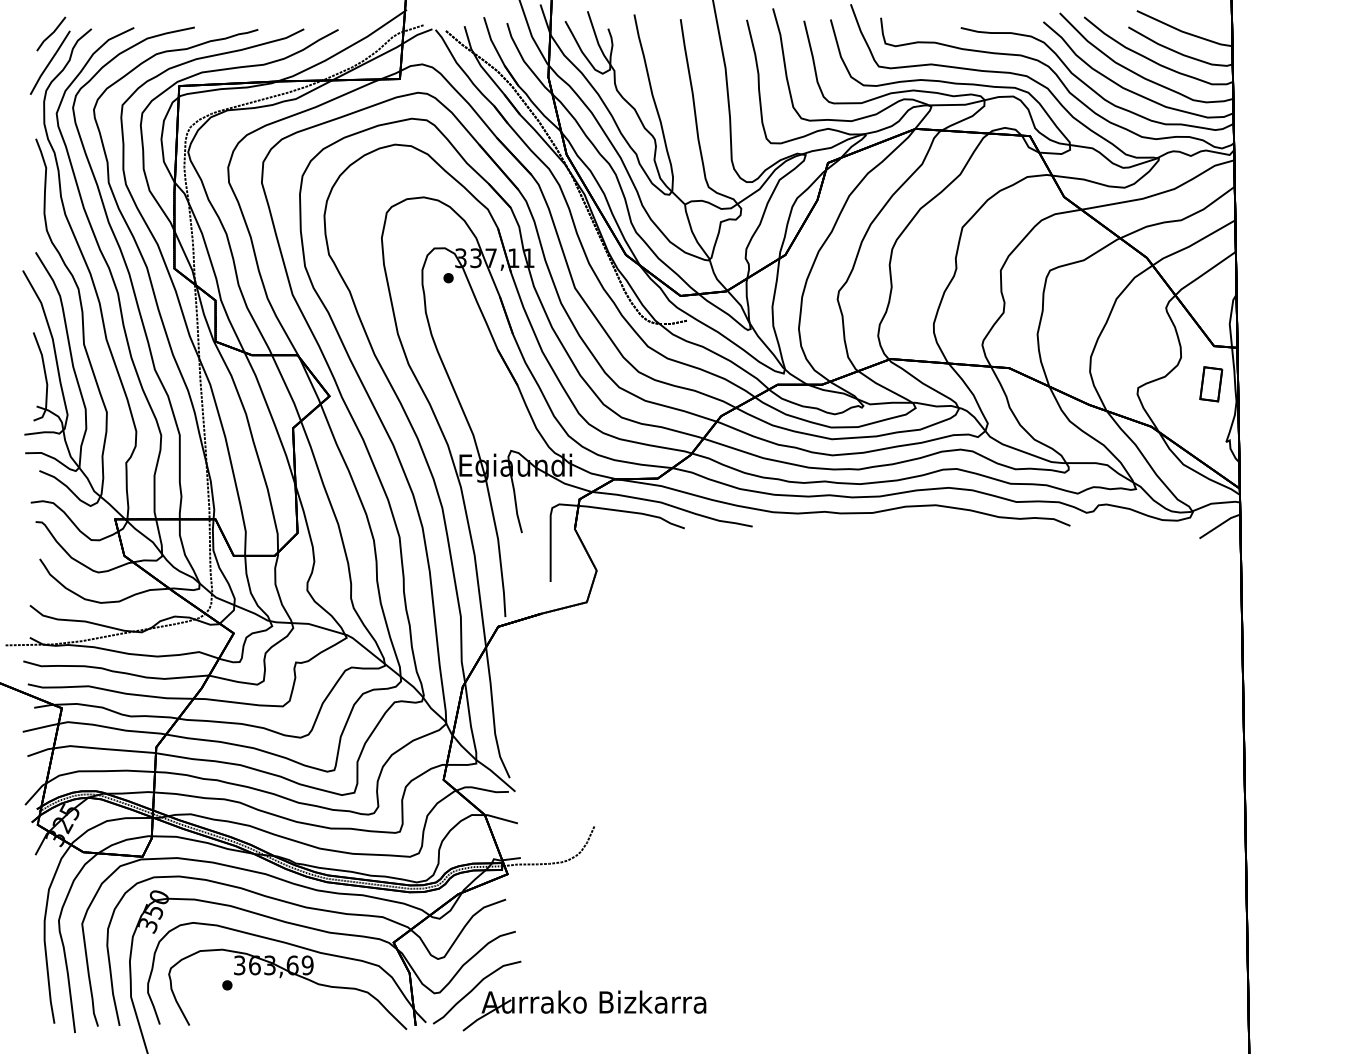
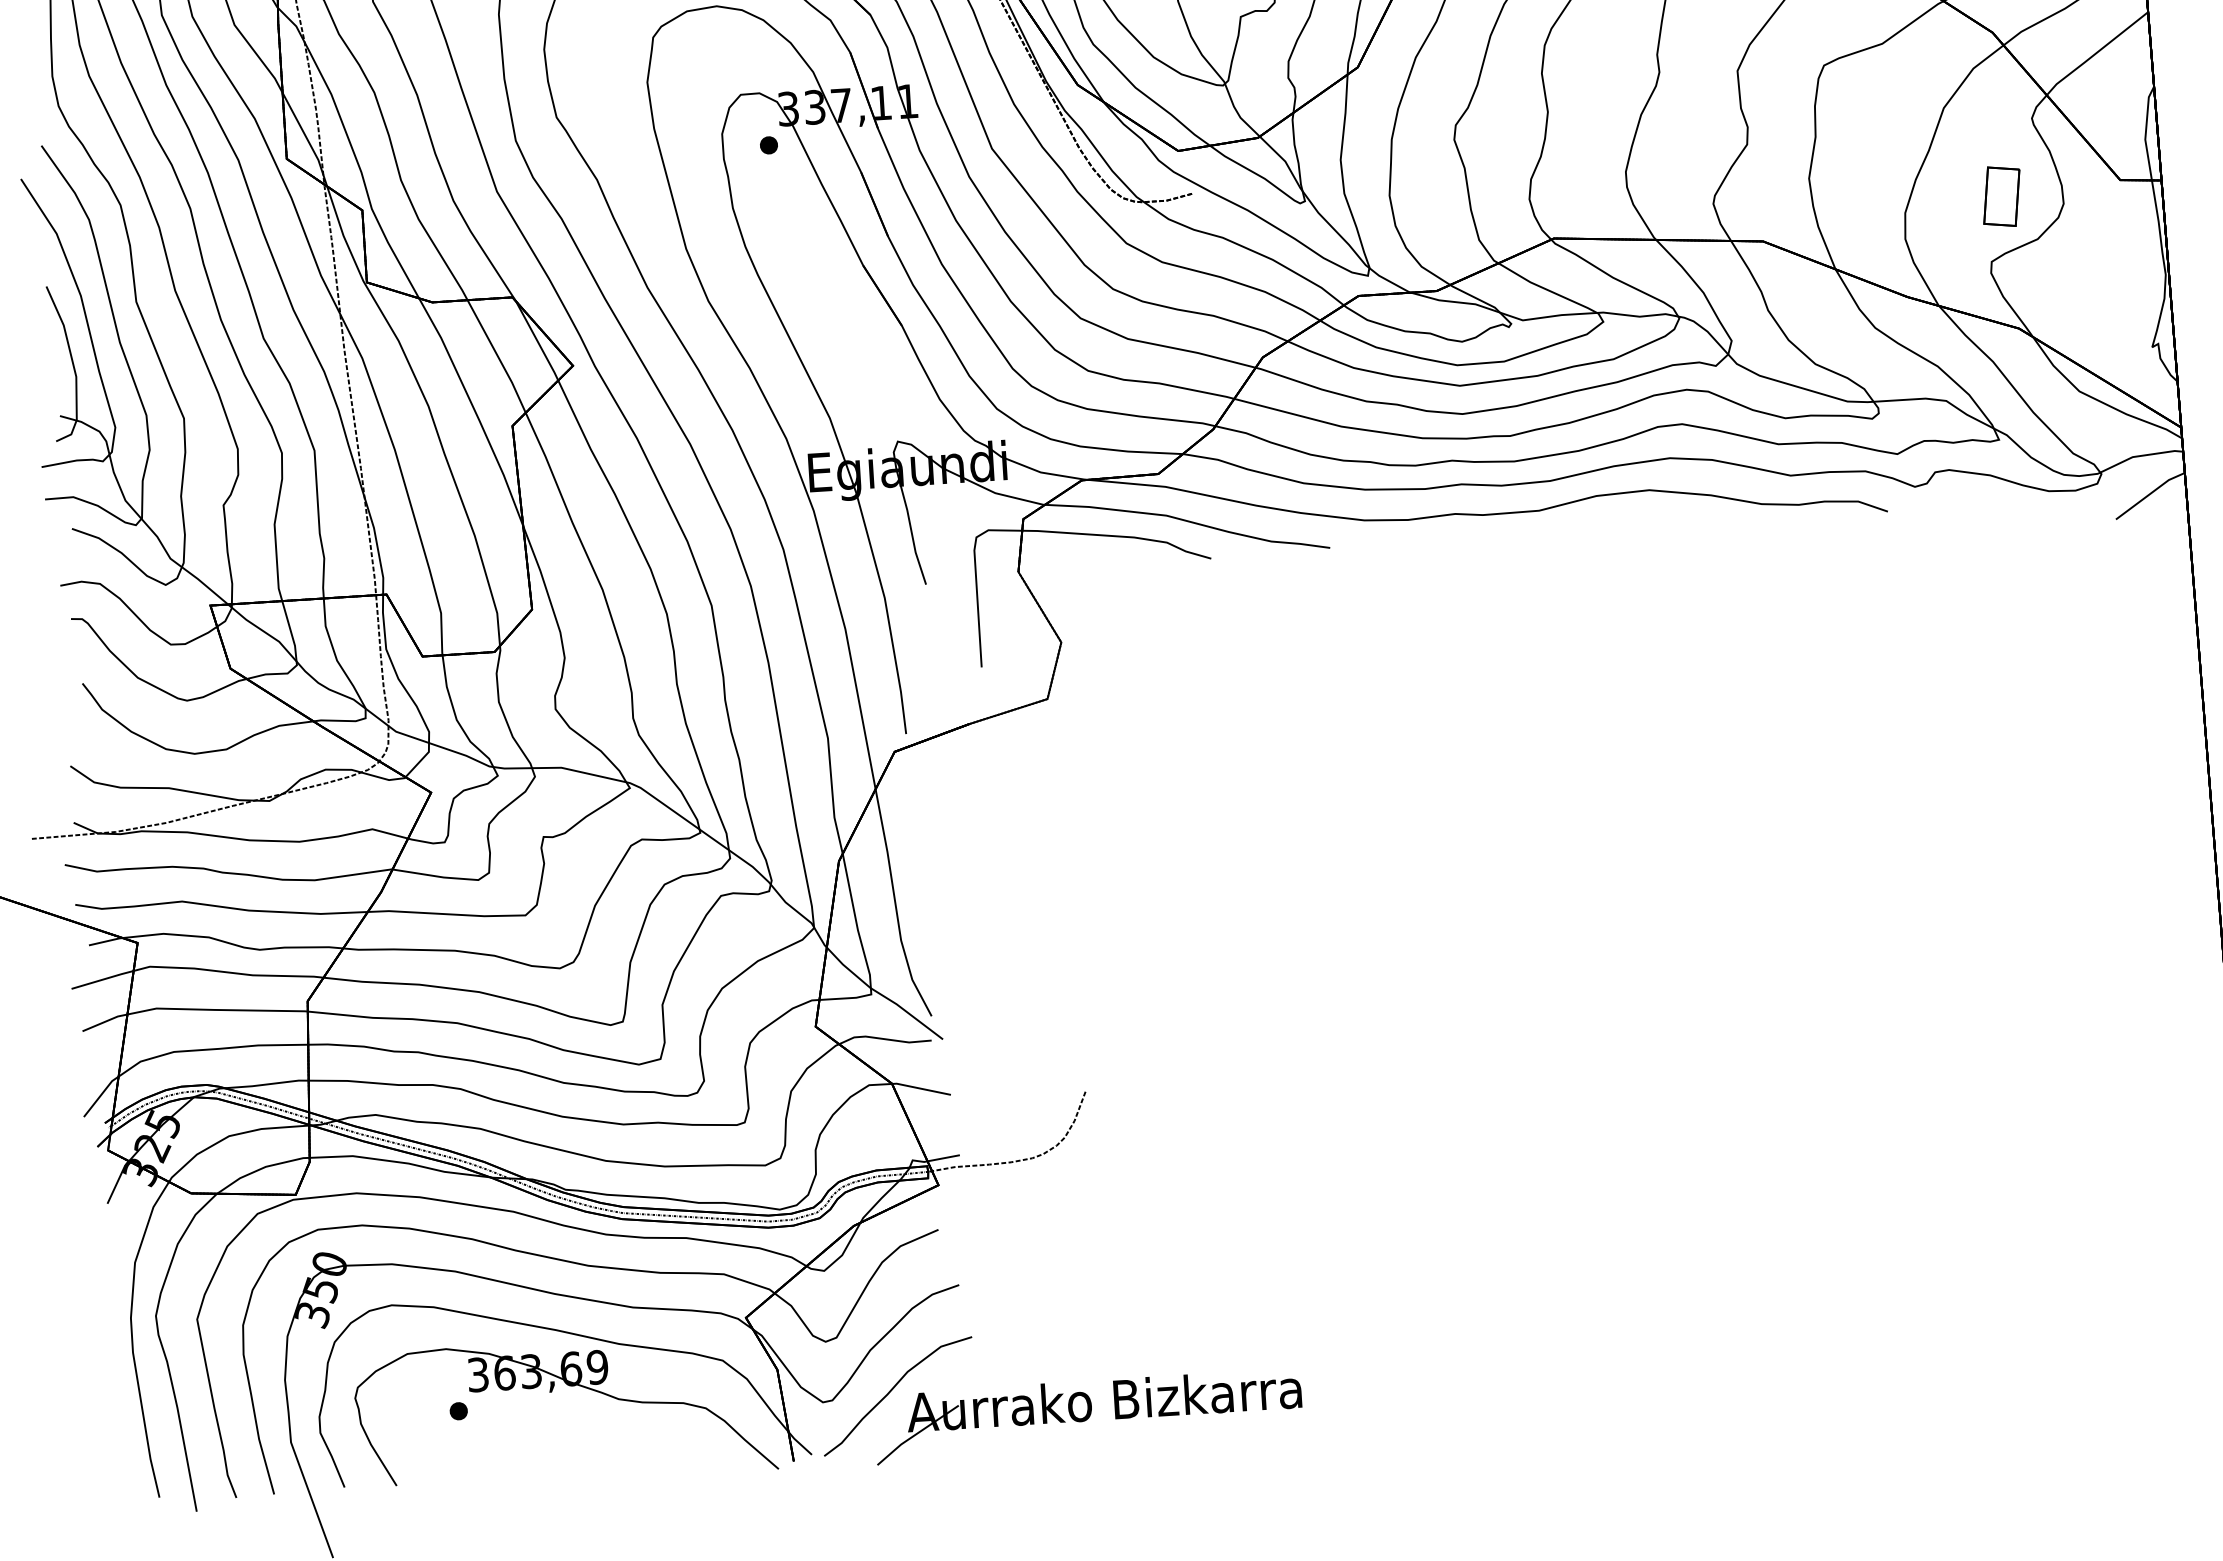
part: (1211, 384) -> (2002, 197), moved

